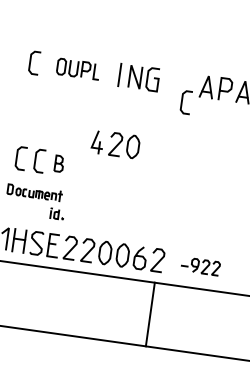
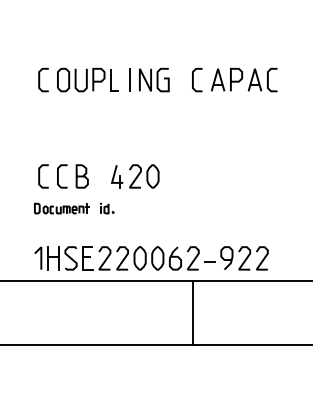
part: (78, 68) -> (87, 79), size x1.43
curve: (182, 101) -> (193, 79), moved
part: (115, 144) -> (135, 176), moved
part: (58, 163) -> (81, 176), size x1.43
part: (56, 213) -> (106, 208), moved
part: (200, 266) -> (236, 258), size x1.67

